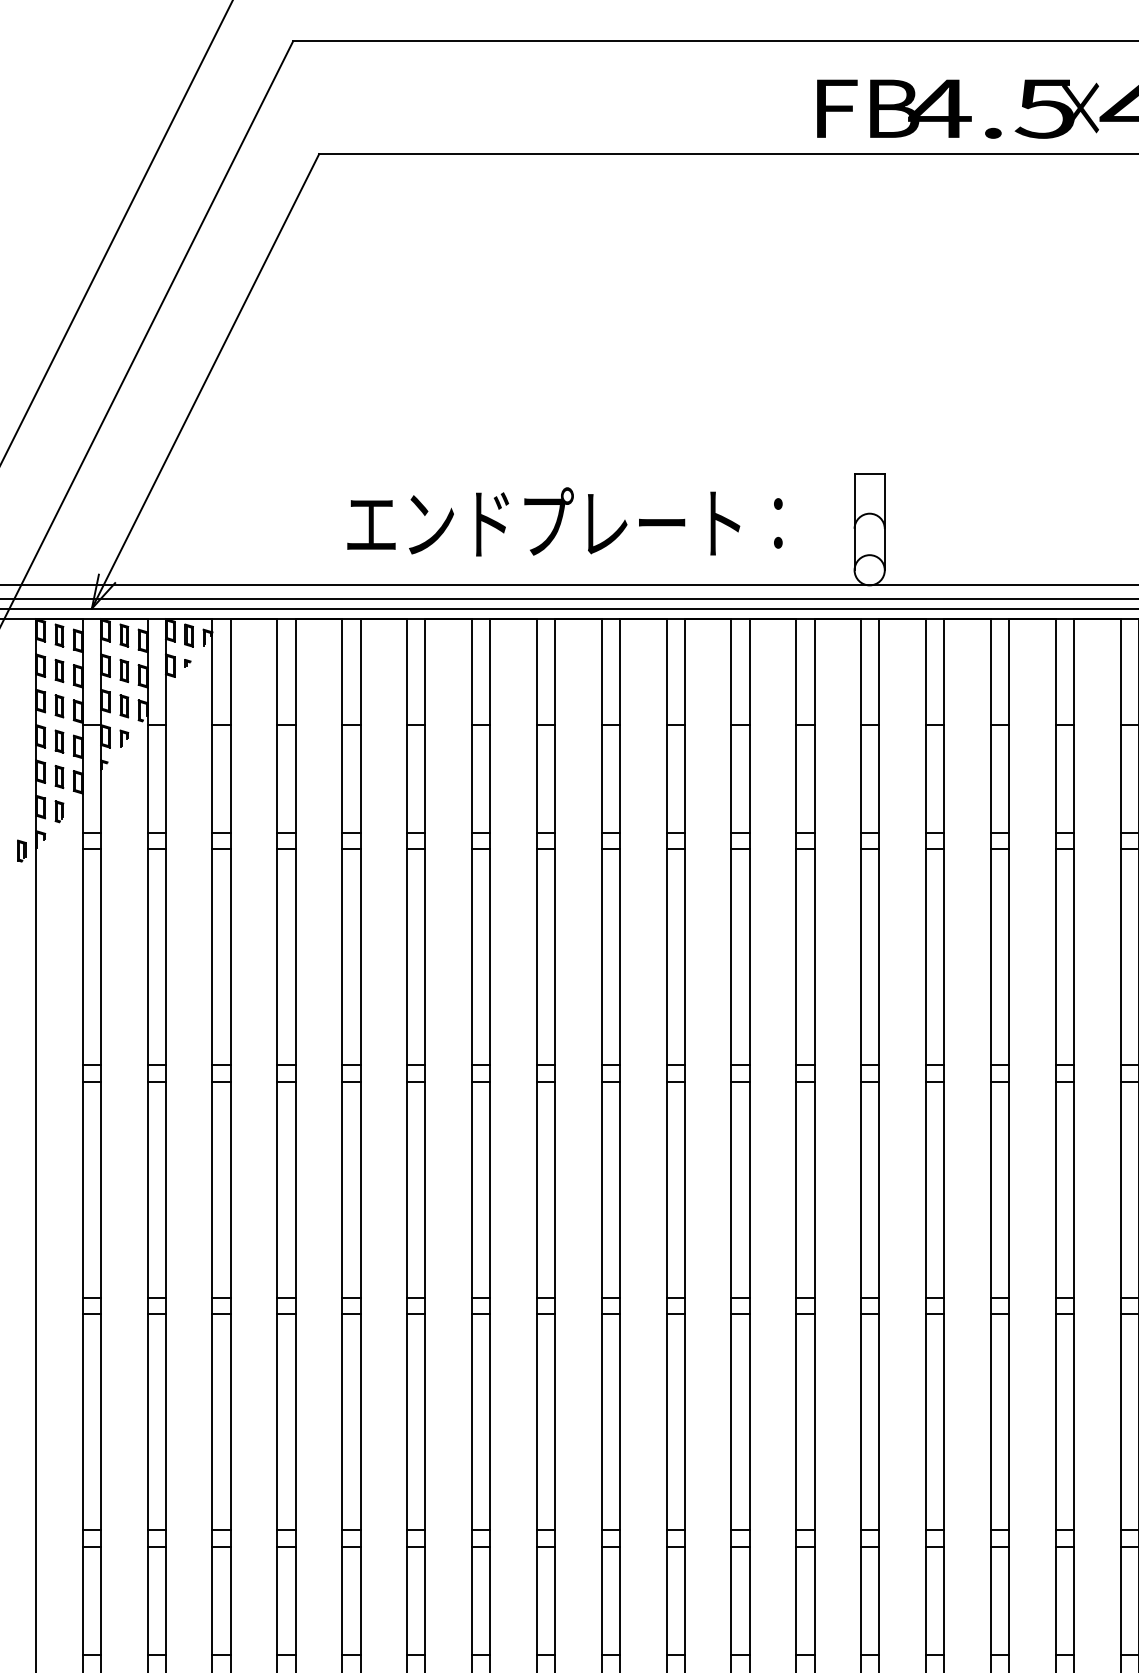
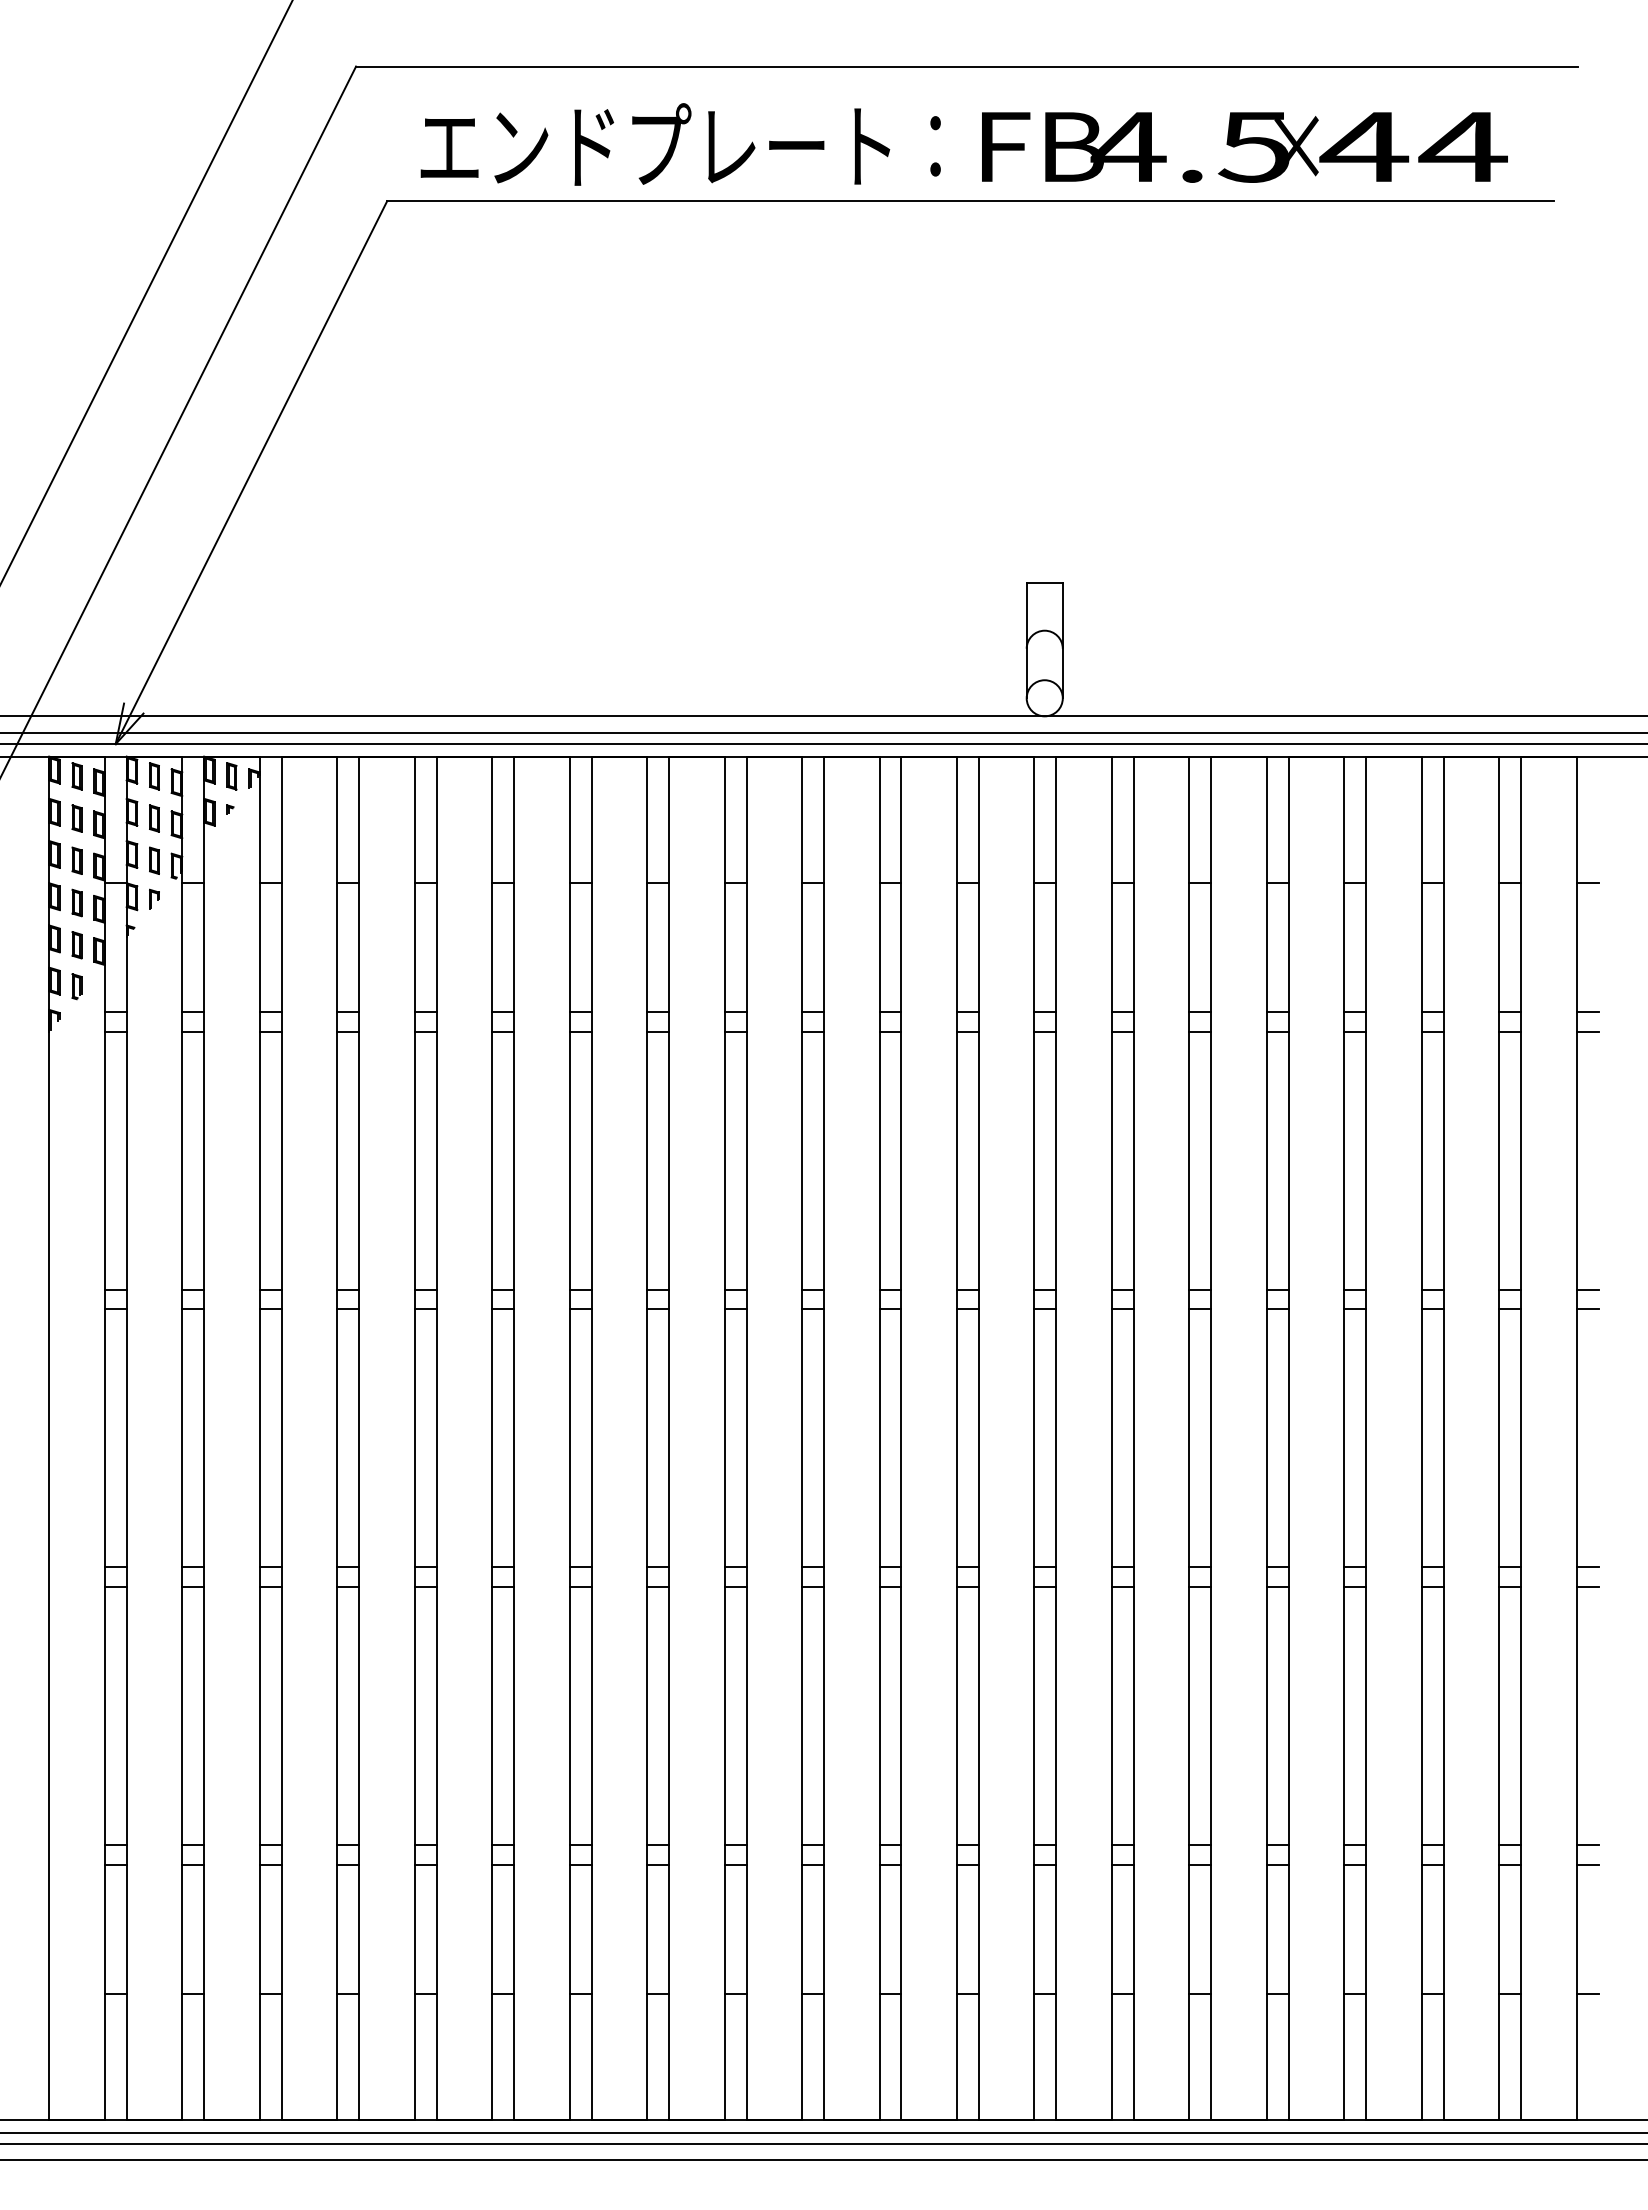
text: (564, 521) -> (680, 144), moved
part: (21, 850) -> (31, 1033), removed

